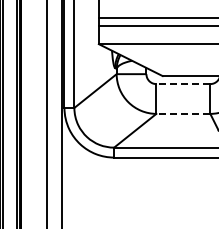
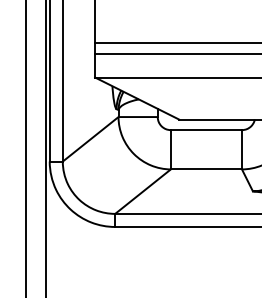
line: (183, 84) -> (206, 130), dashed -> solid
line: (183, 113) -> (206, 168), dashed -> solid

